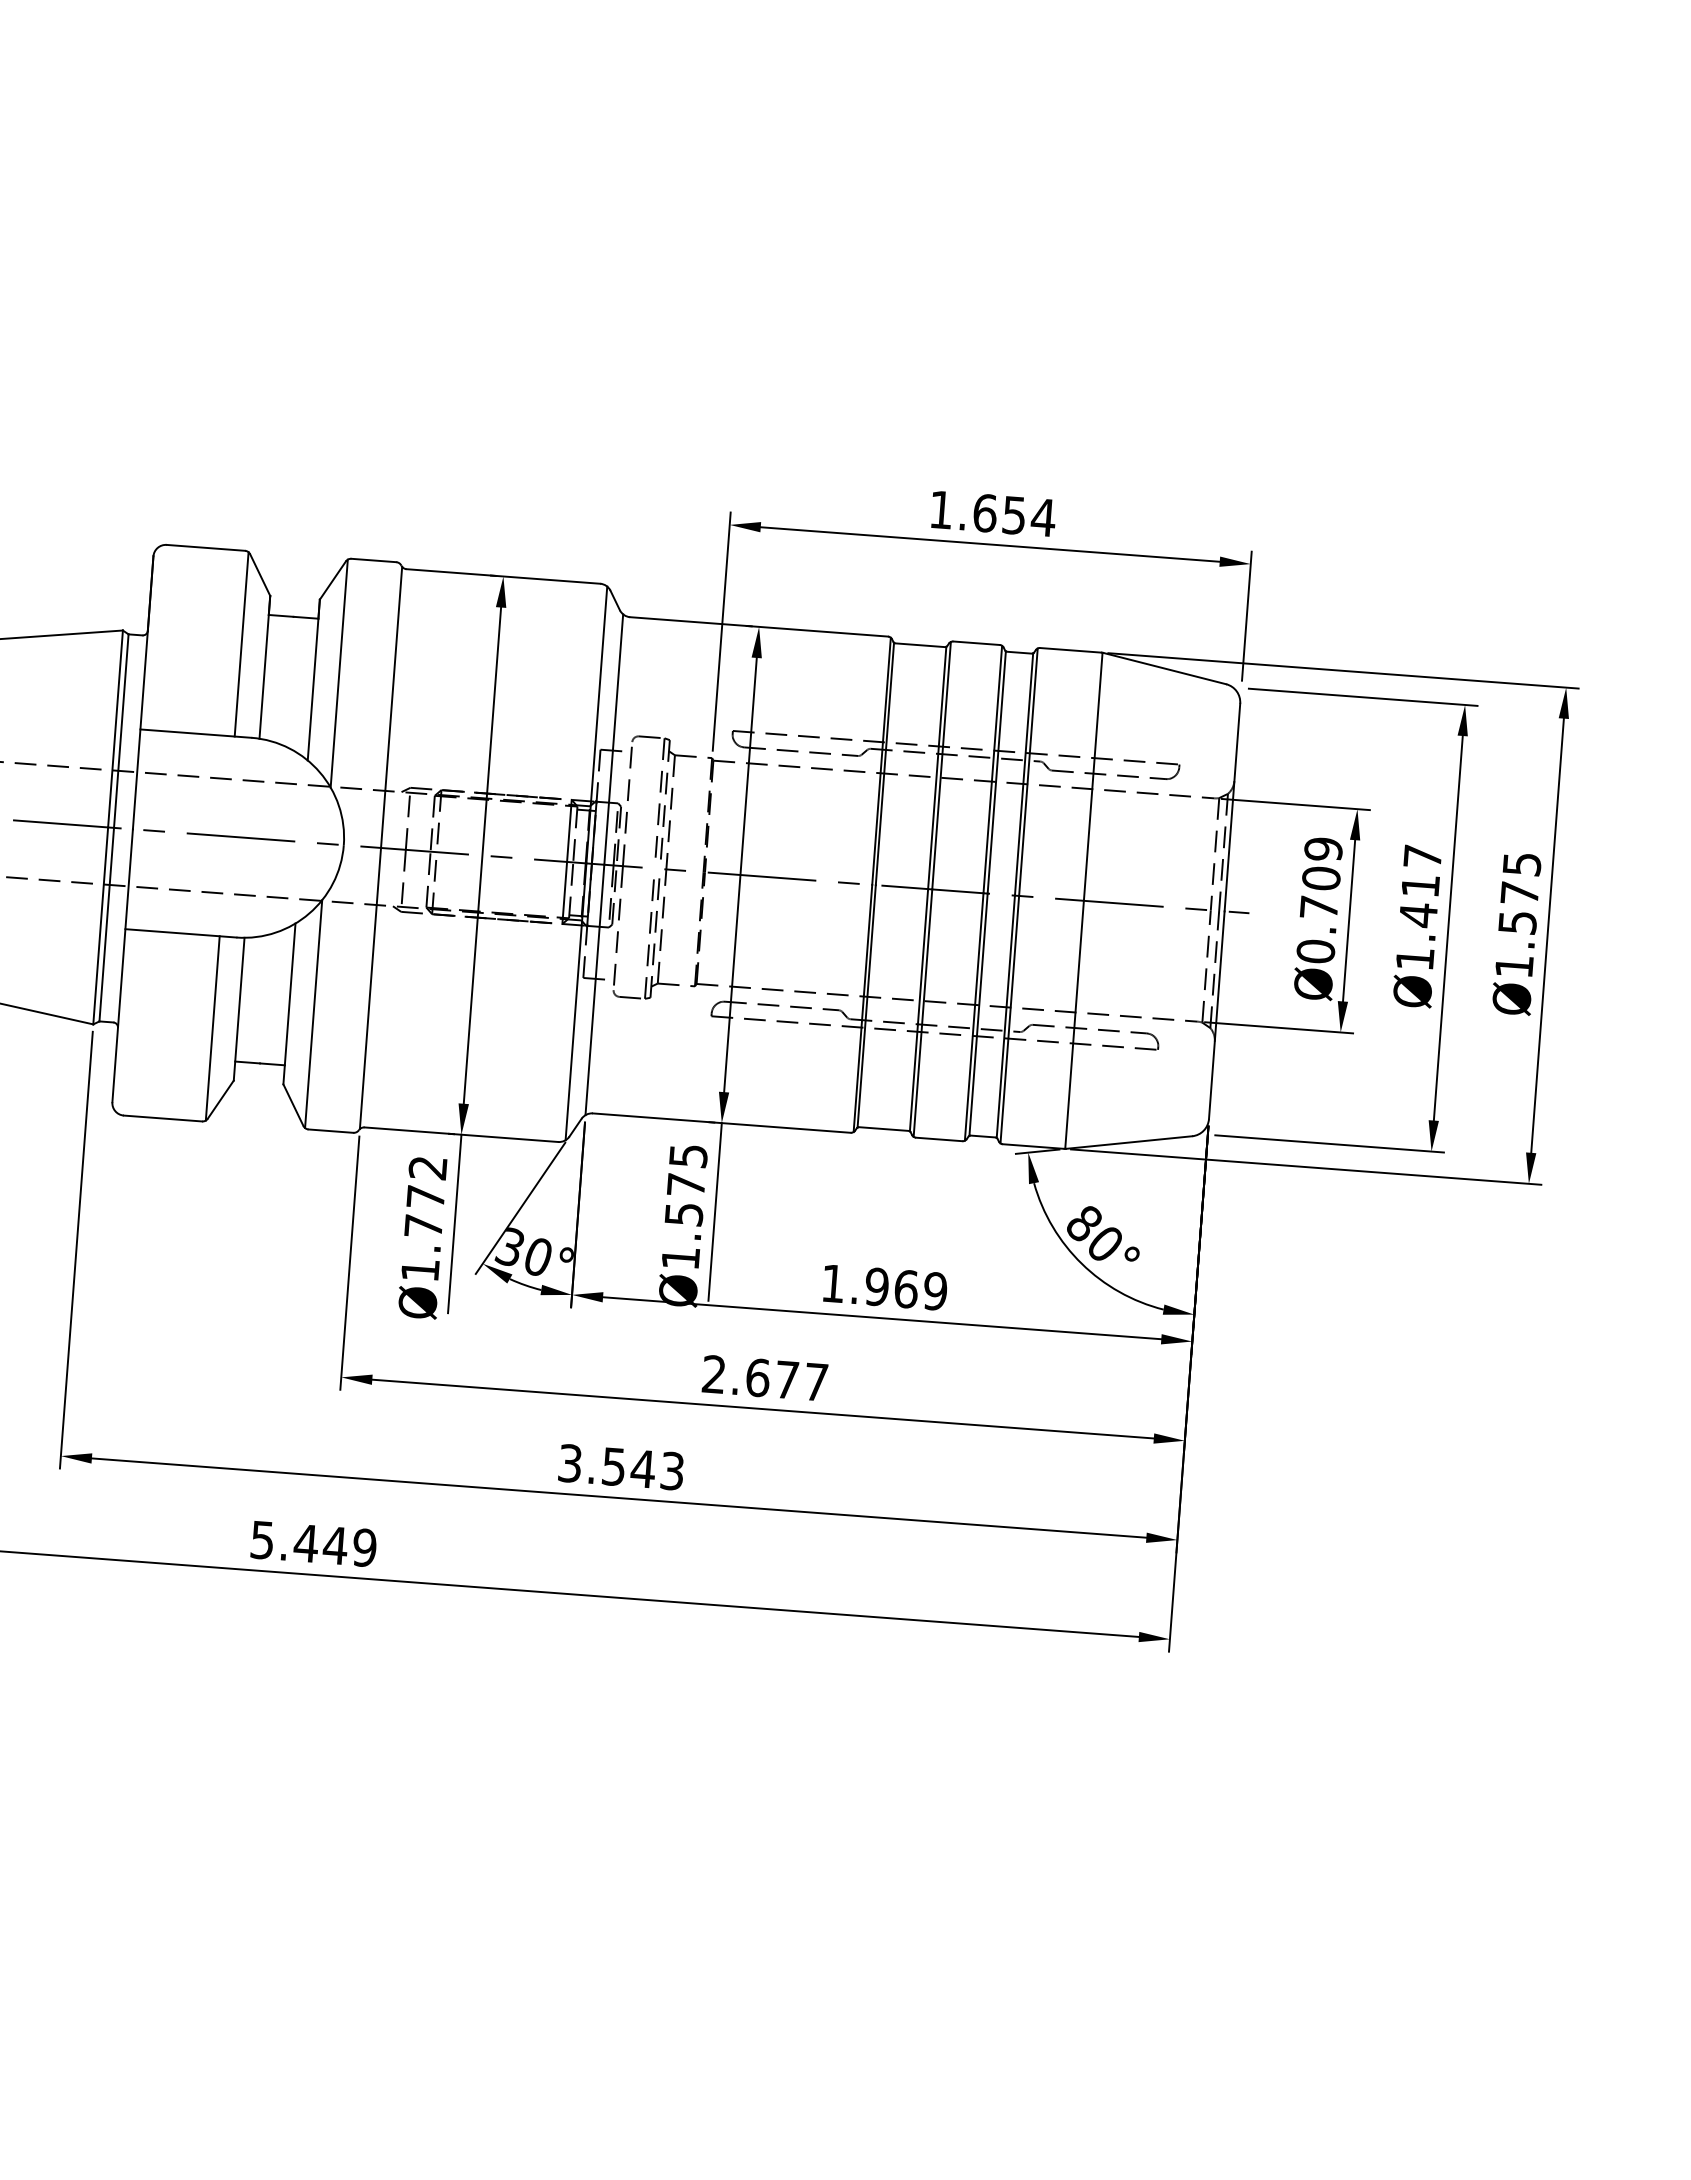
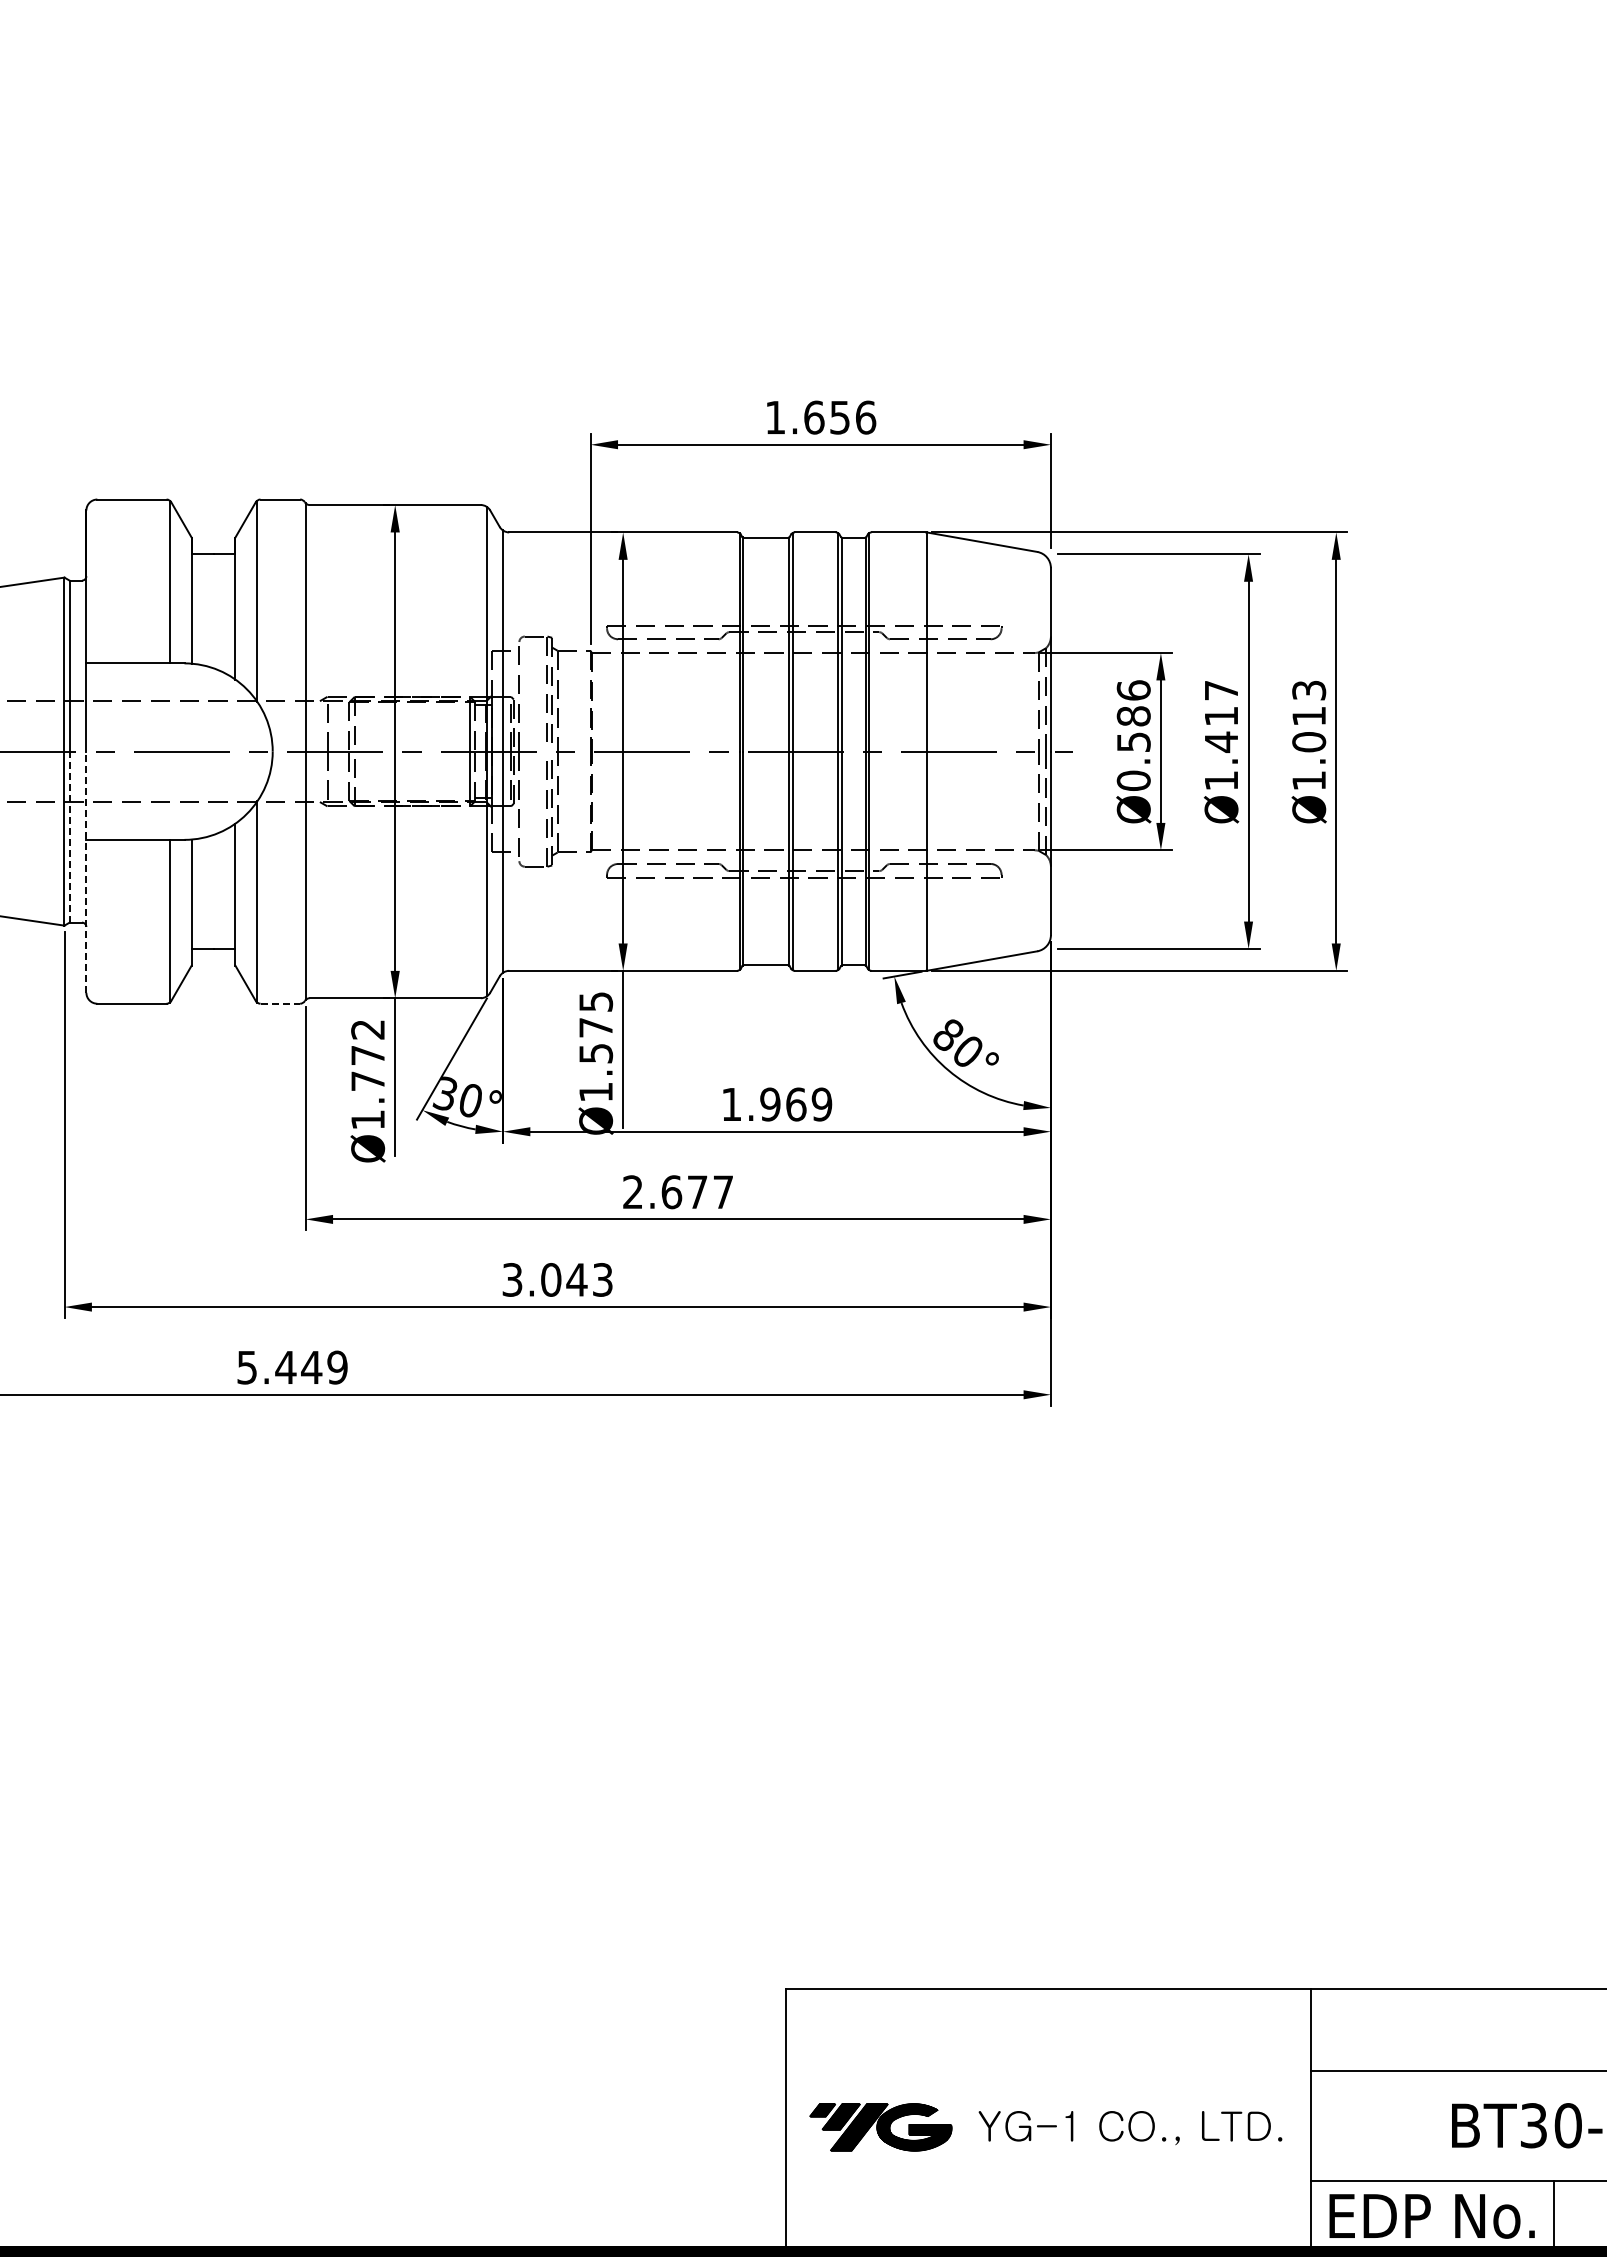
text: (1043, 517) -> (865, 417), 1.654 -> 1.656
text: (1321, 877) -> (1133, 715), Ø0.709 -> Ø0.586
text: (1520, 893) -> (1309, 716), Ø1.575 -> Ø1.013
line: (106, 923) -> (69, 836), solid -> dashed
line: (122, 966) -> (86, 872), solid -> dashed
line: (331, 1130) -> (280, 1003), solid -> dashed
text: (614, 1466) -> (551, 1279), 3.543 -> 3.043

